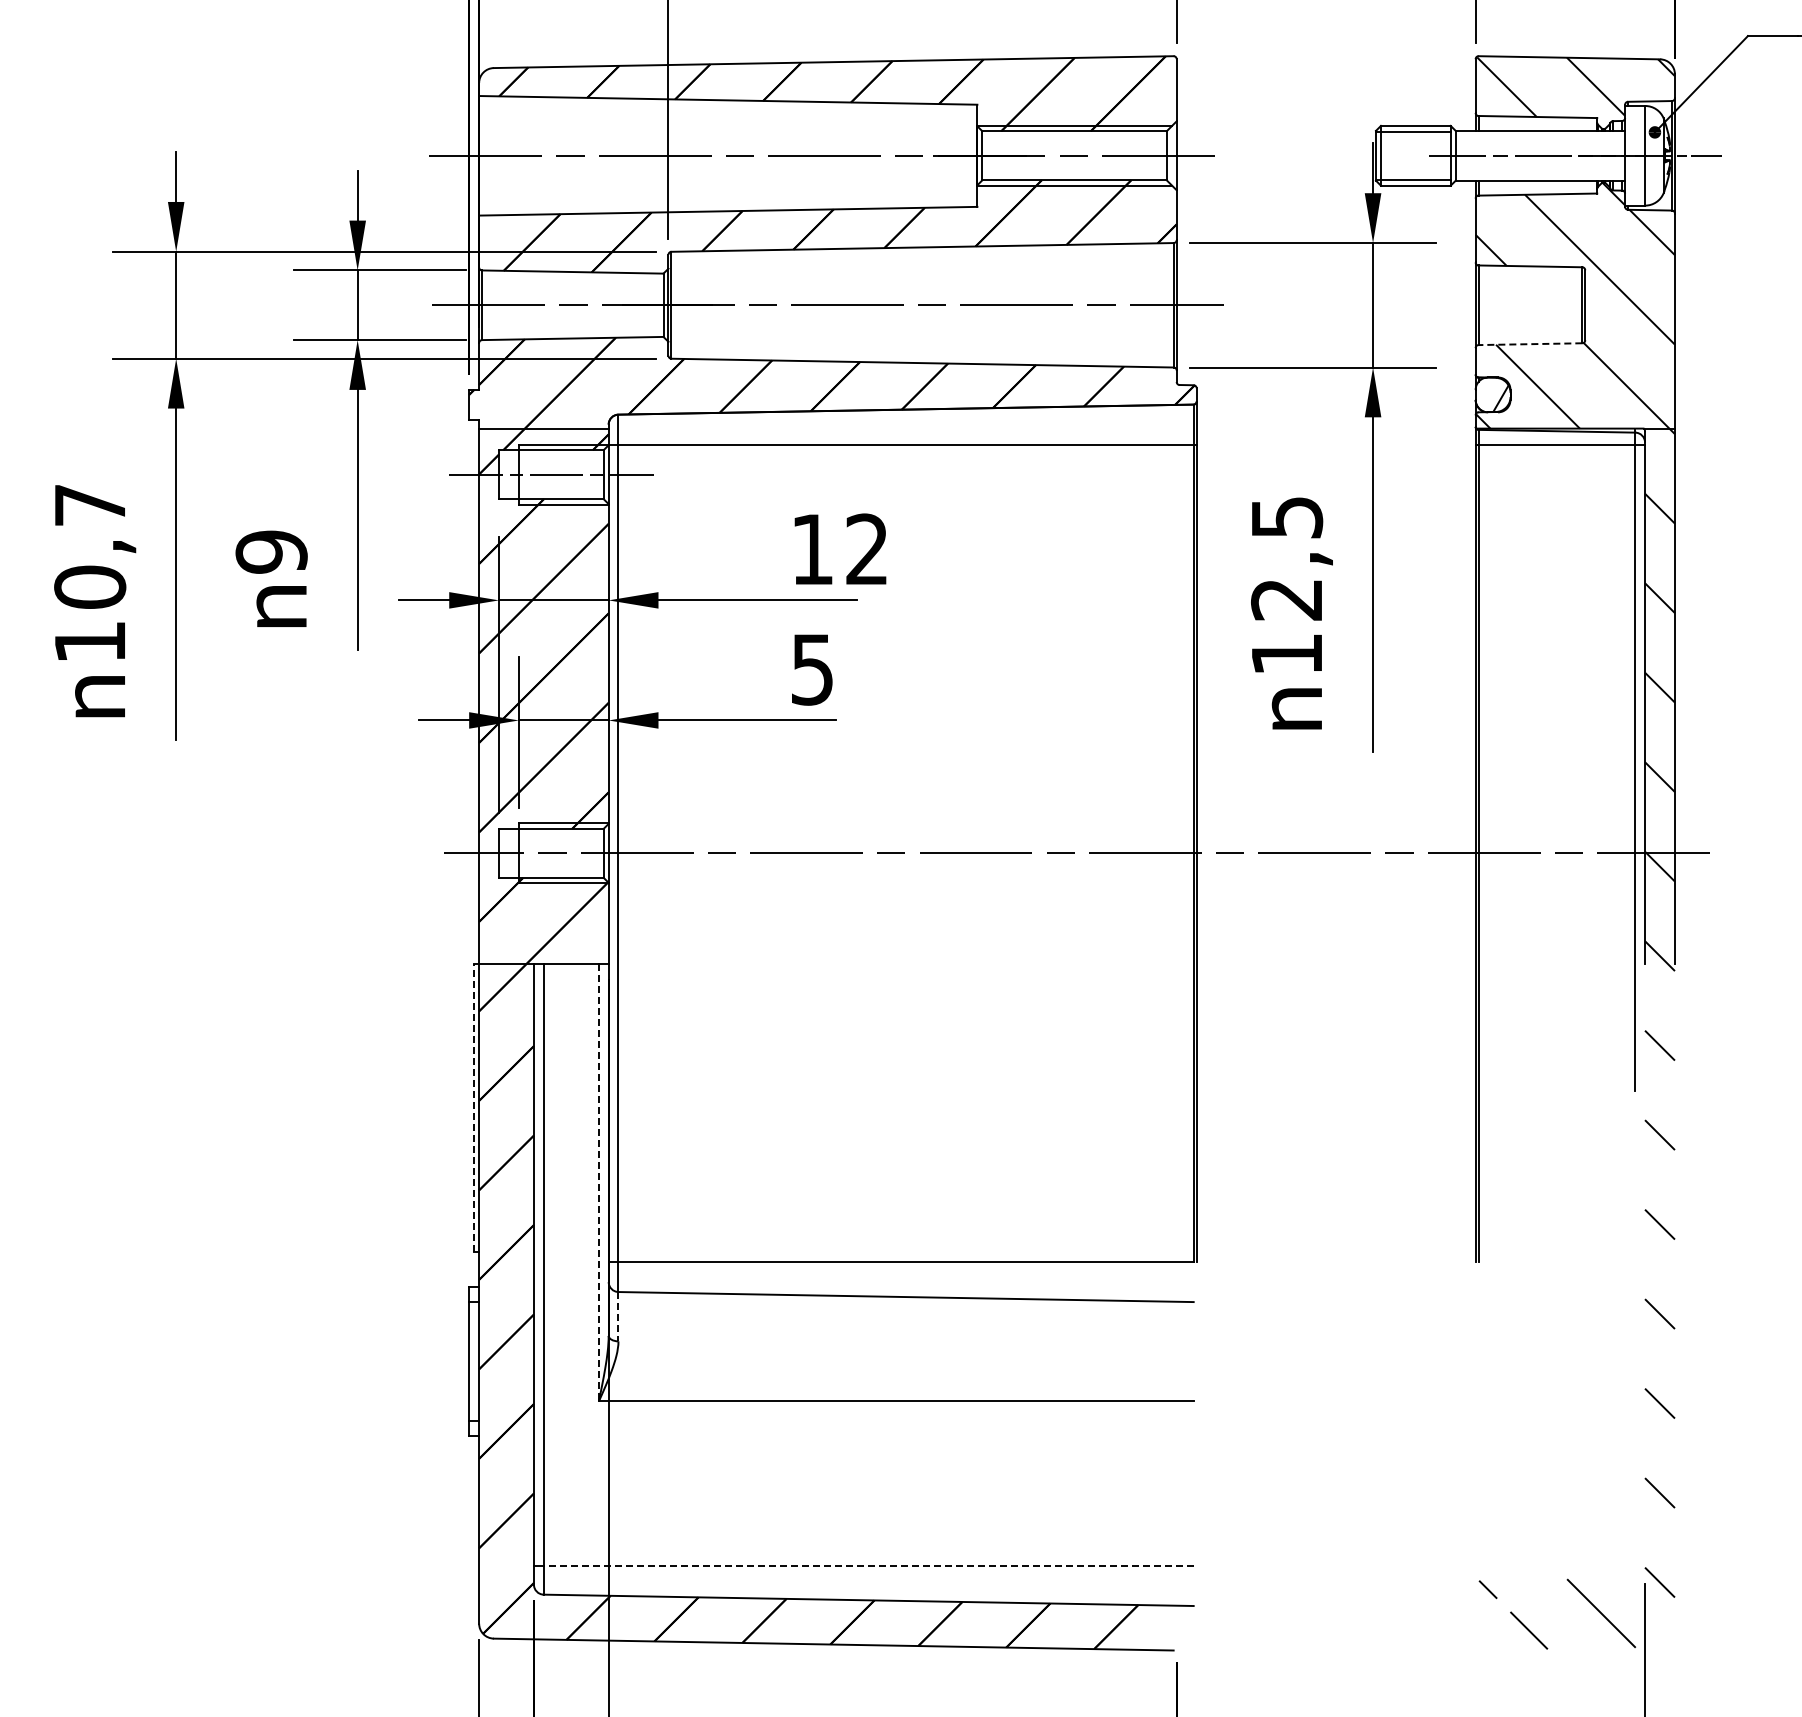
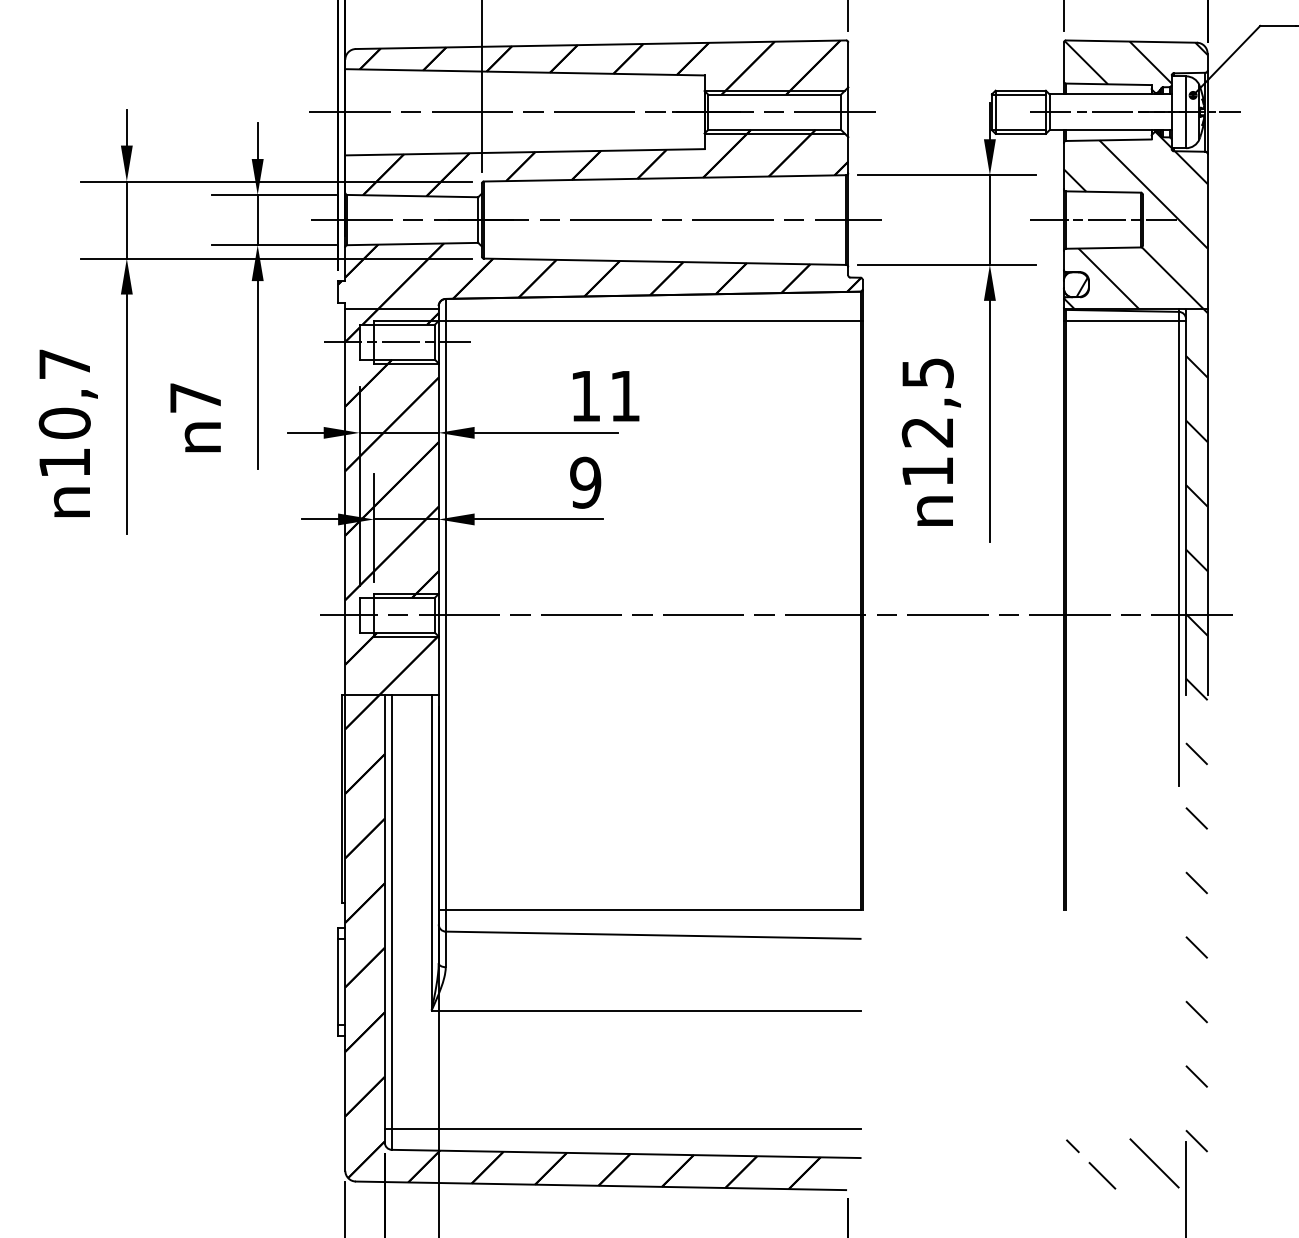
line: (1530, 305) -> (1103, 220), added
line: (1530, 344) -> (1103, 248), dashed -> solid
text: (866, 548) -> (624, 395), 12 -> 11
text: (271, 551) -> (195, 397), 9 -> 7
text: (811, 669) -> (584, 482), 5 -> 9
line: (474, 1108) -> (341, 799), dashed -> solid
line: (598, 1182) -> (431, 852), dashed -> solid
line: (618, 1316) -> (445, 949), dashed -> solid
line: (868, 1565) -> (626, 1128), dashed -> solid

